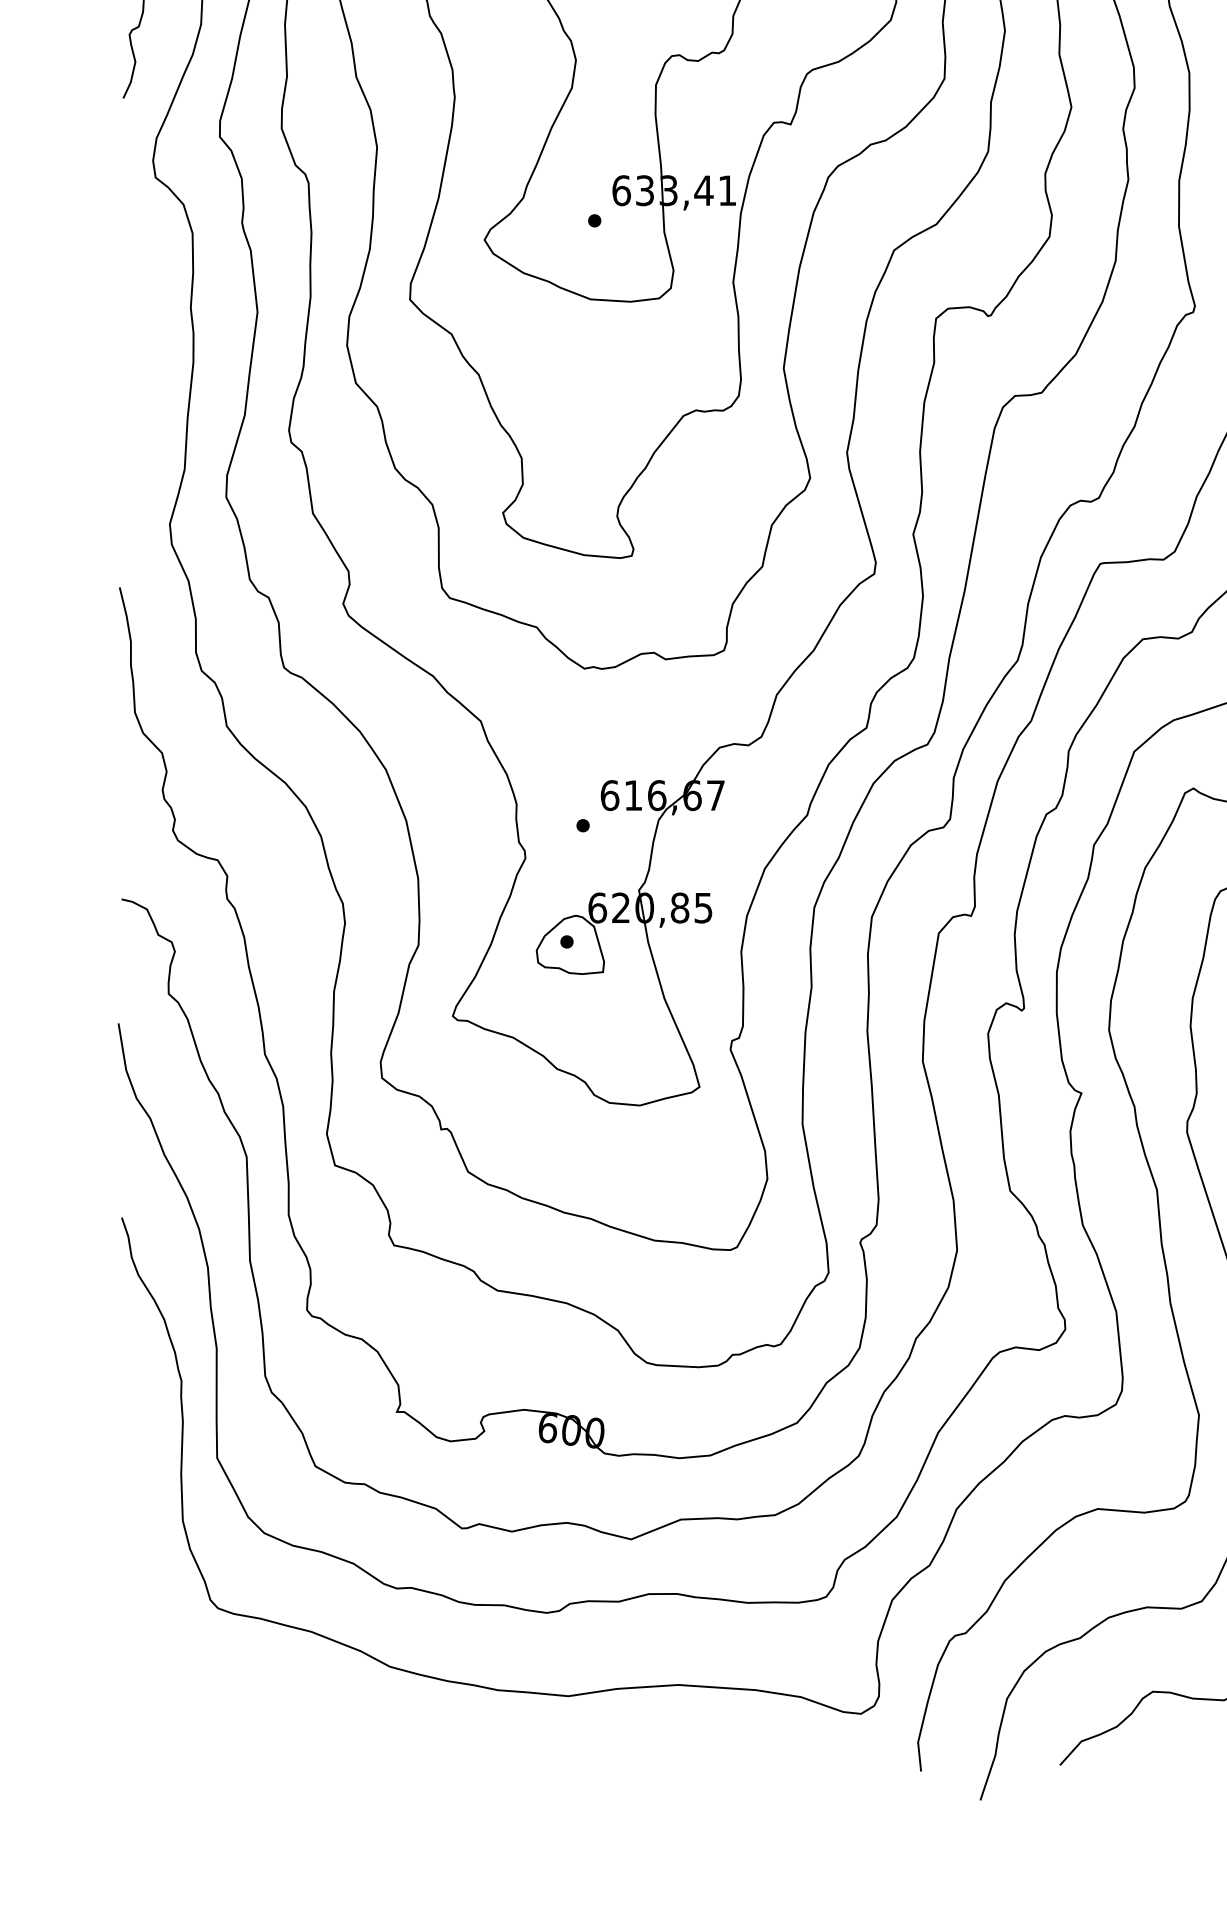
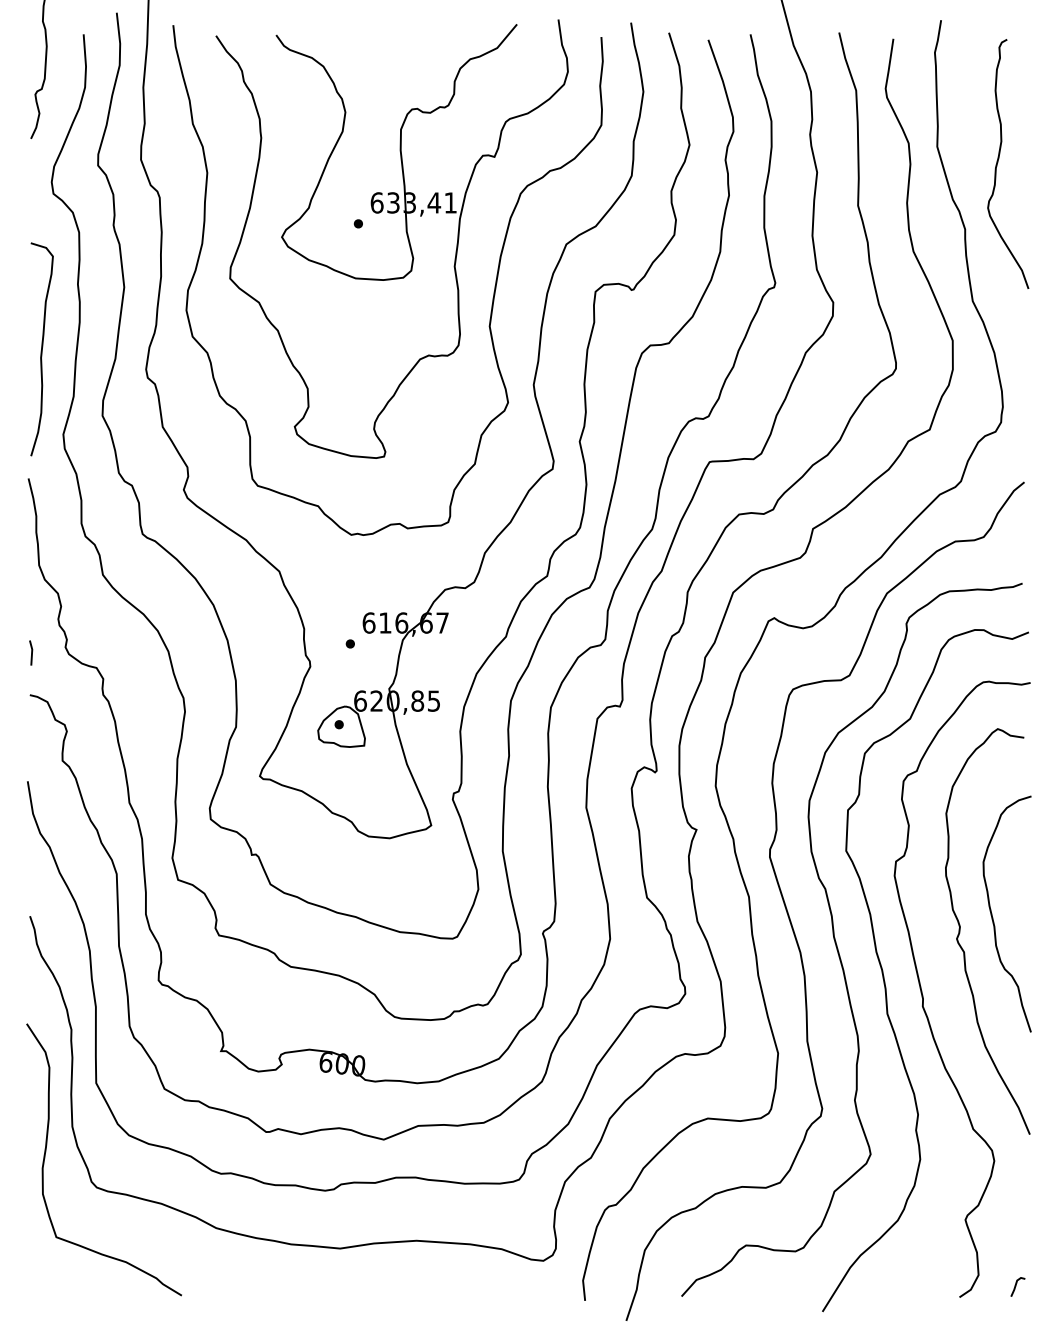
curve: (138, 401) -> (41, 349), added
line: (123, 837) -> (31, 652), added
curve: (145, 1557) -> (46, 1152), added

